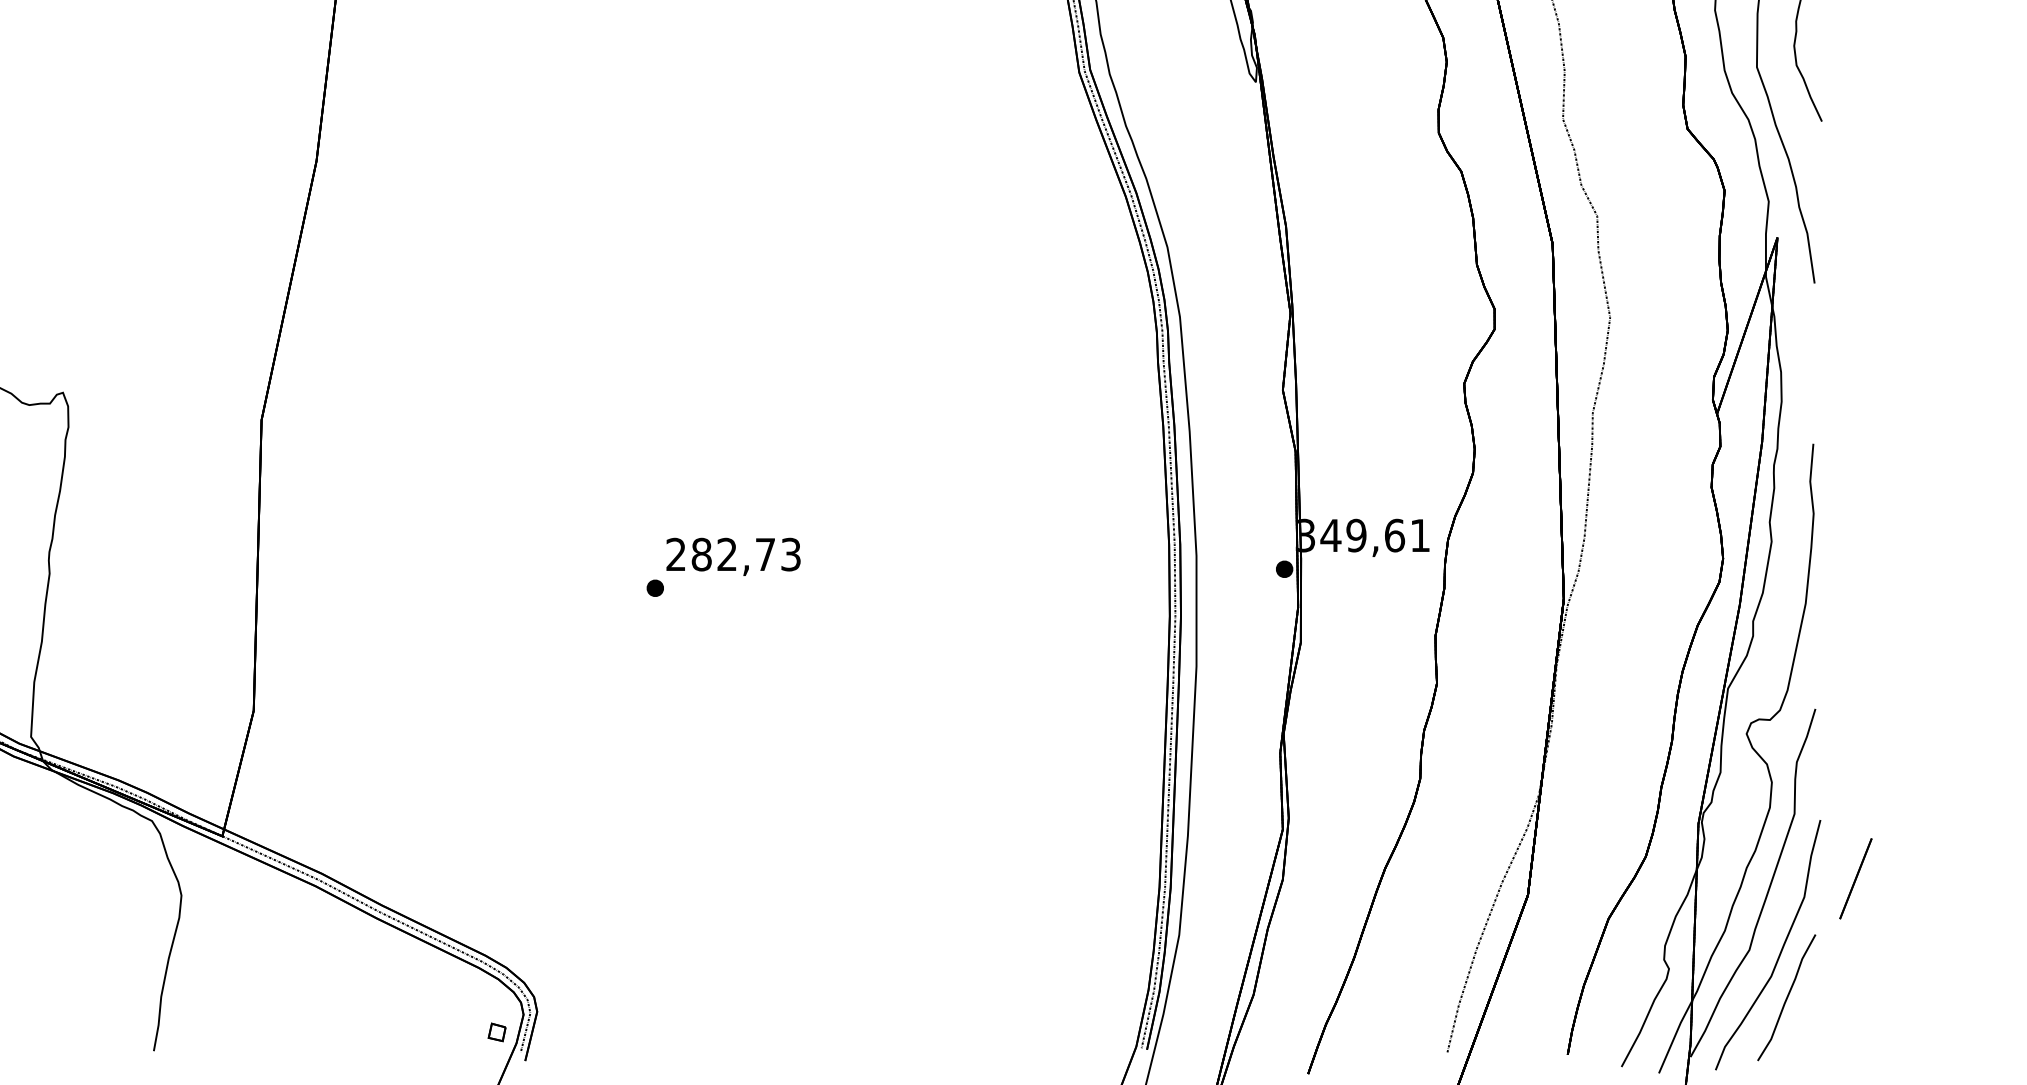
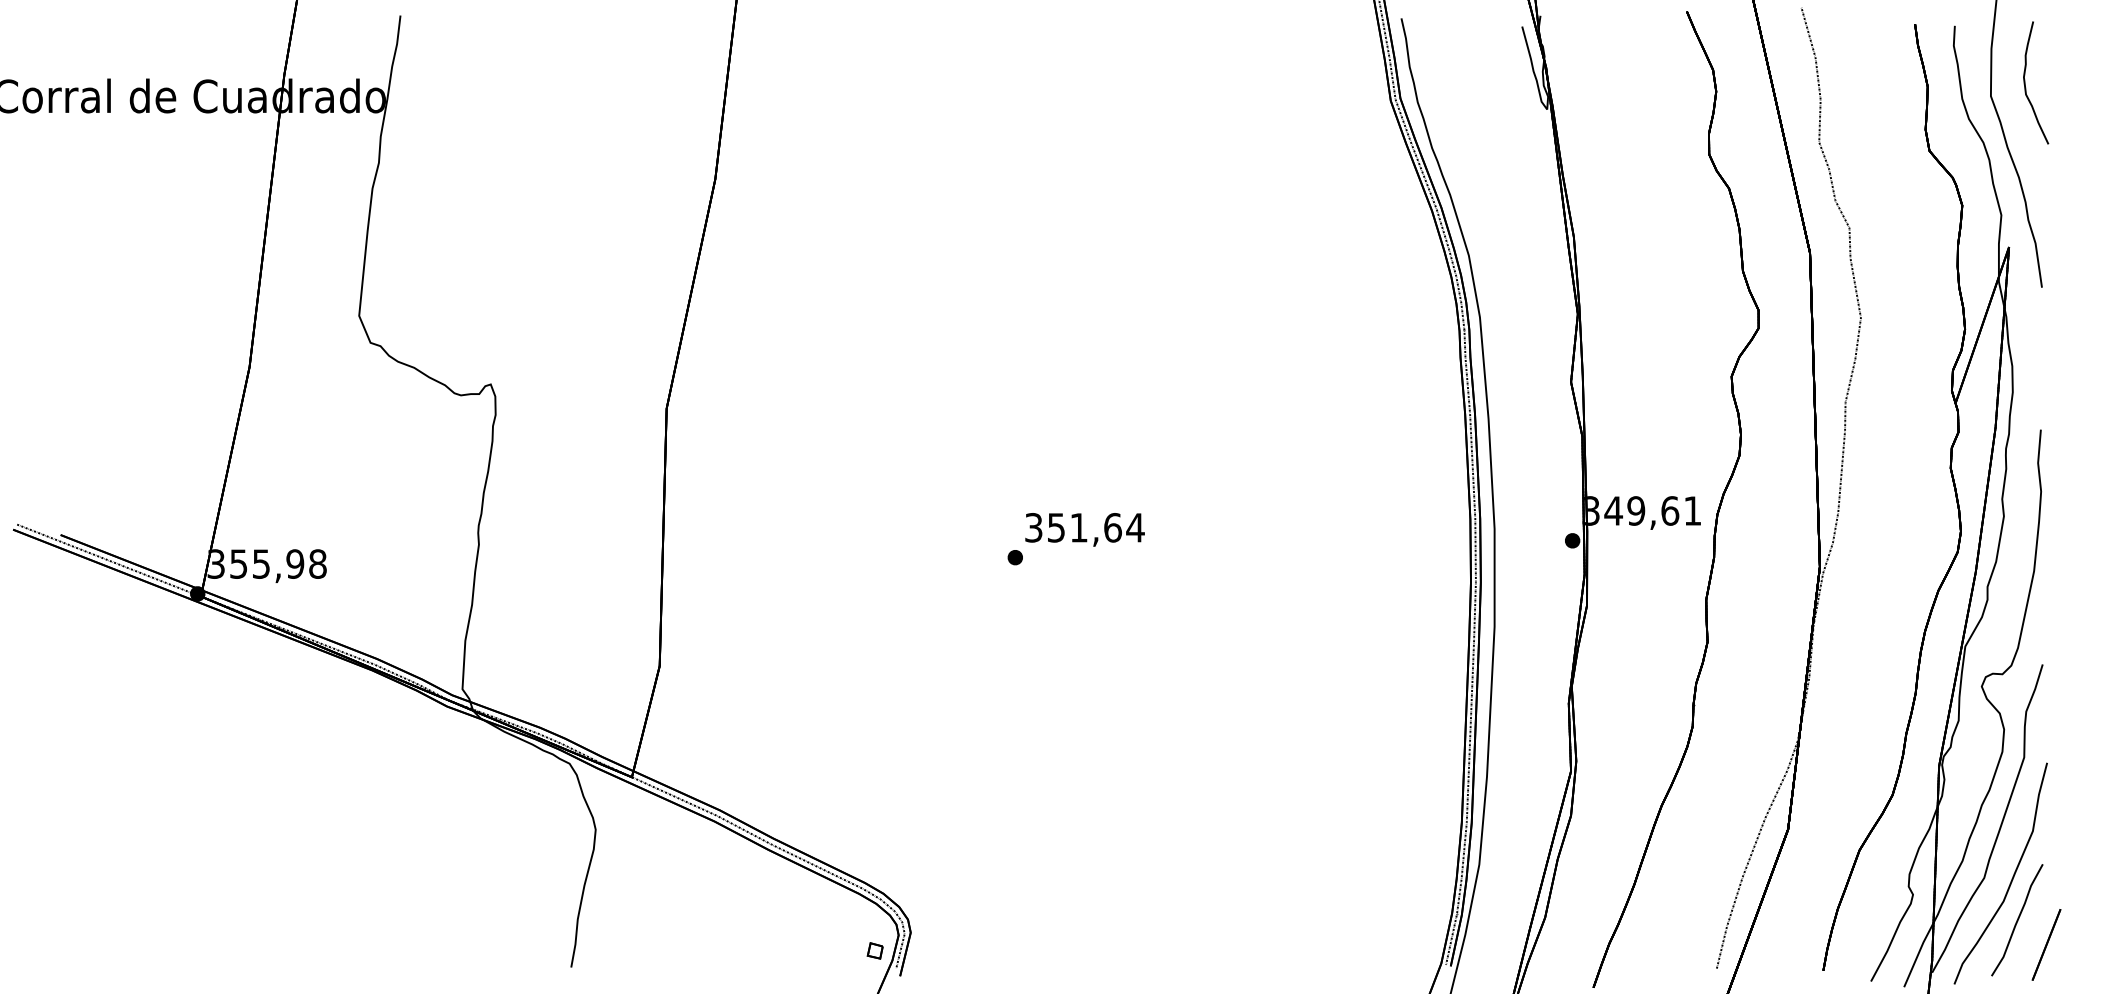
text: (733, 554) -> (1084, 527), 282,73 -> 351,64
line: (1855, 878) -> (2046, 944), moved

